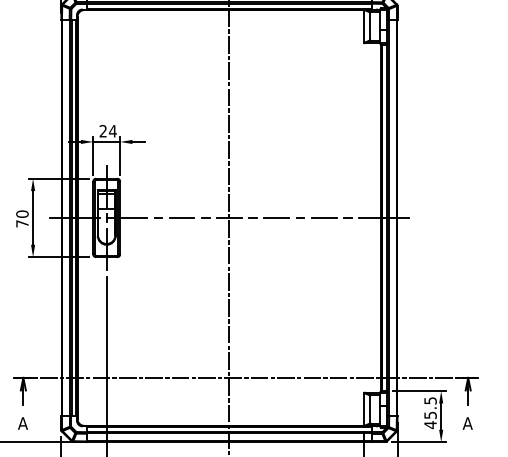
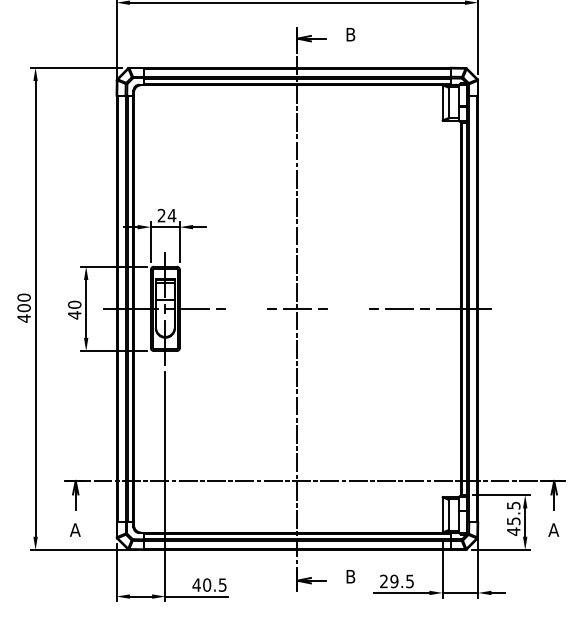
line: (182, 217) -> (246, 308), removed
line: (276, 217) -> (348, 308), removed
text: (22, 224) -> (74, 315), 70 -> 40

